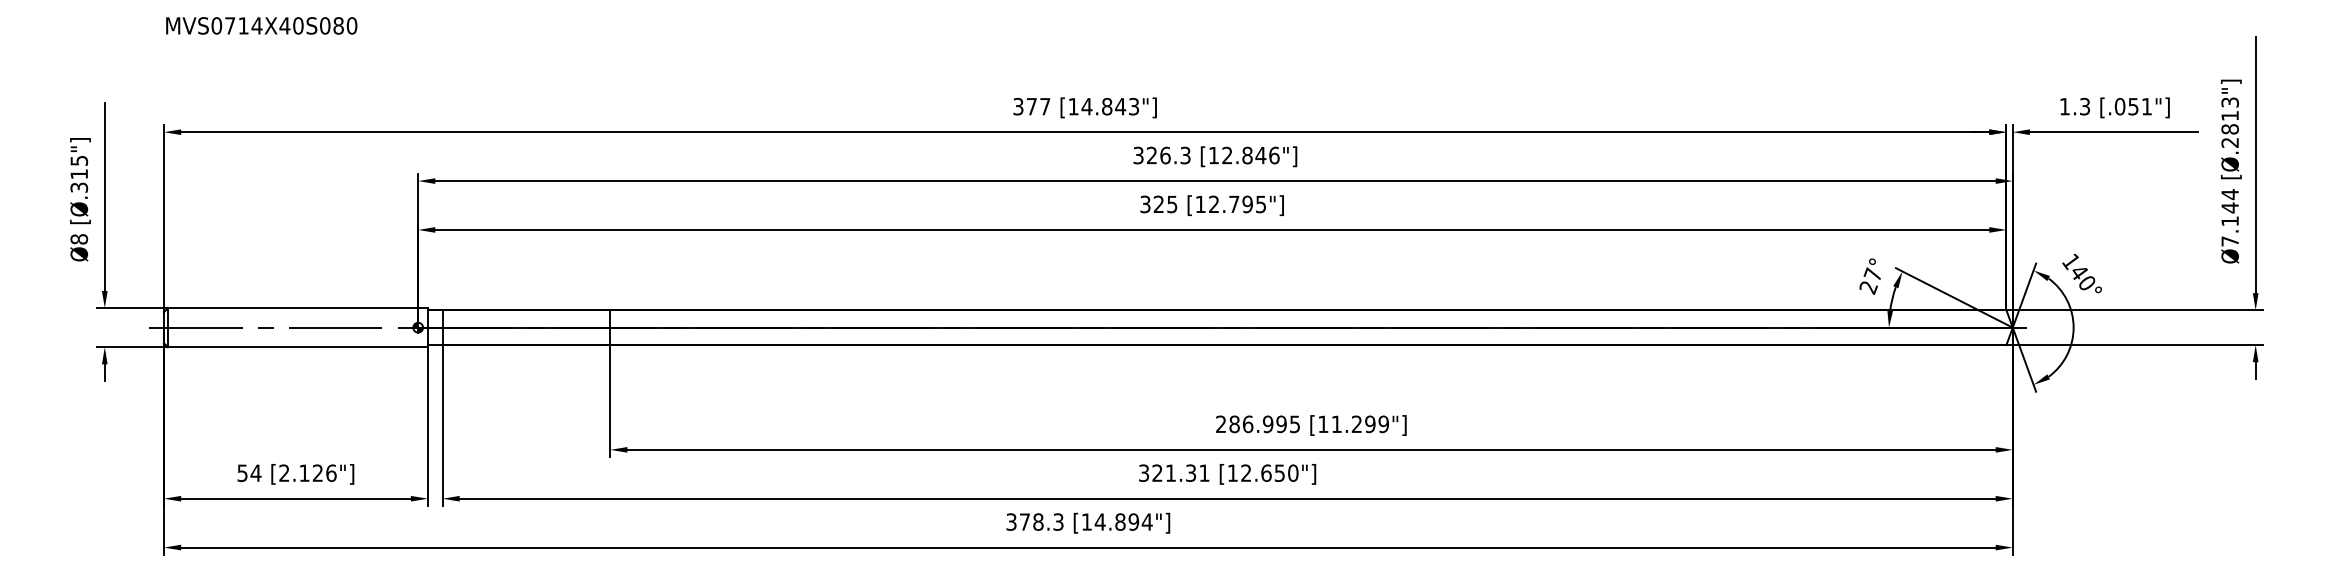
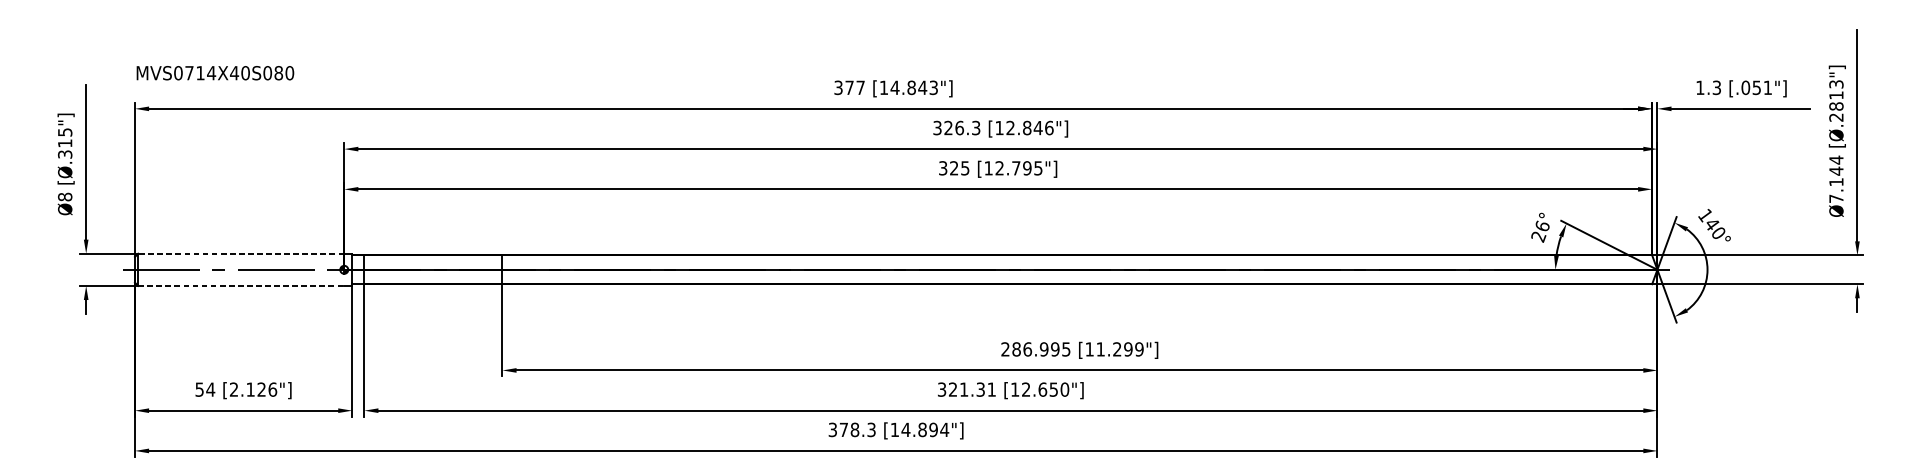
text: (261, 25) -> (215, 72), moved
text: (1872, 273) -> (1541, 225), 27° -> 26°
line: (292, 308) -> (240, 254), solid -> dashed
line: (293, 347) -> (241, 286), solid -> dashed

